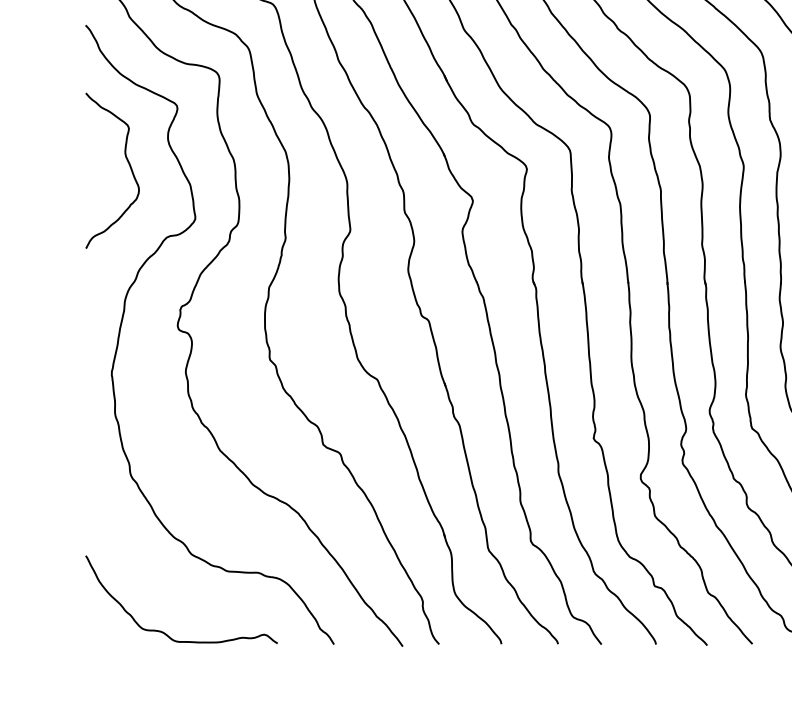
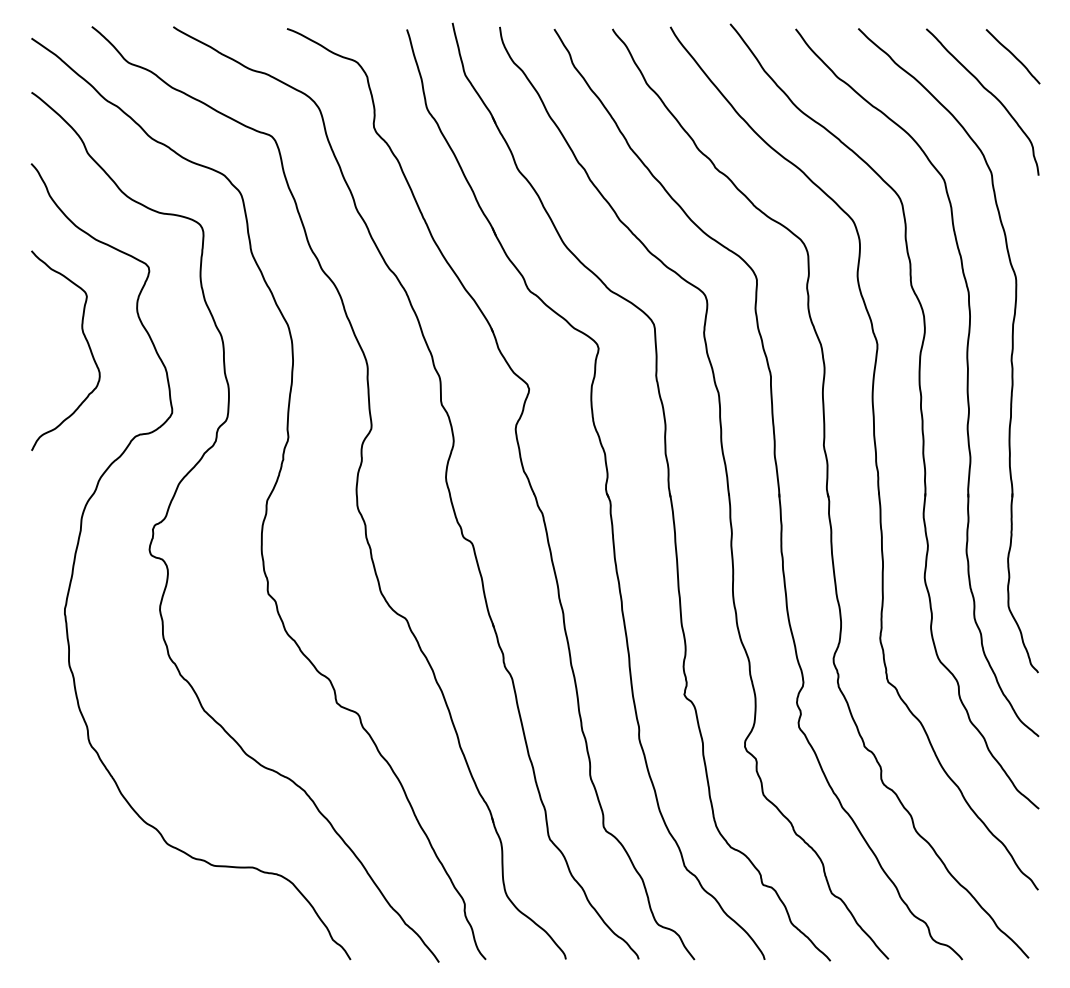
curve: (163, 631) -> (131, 943), removed

